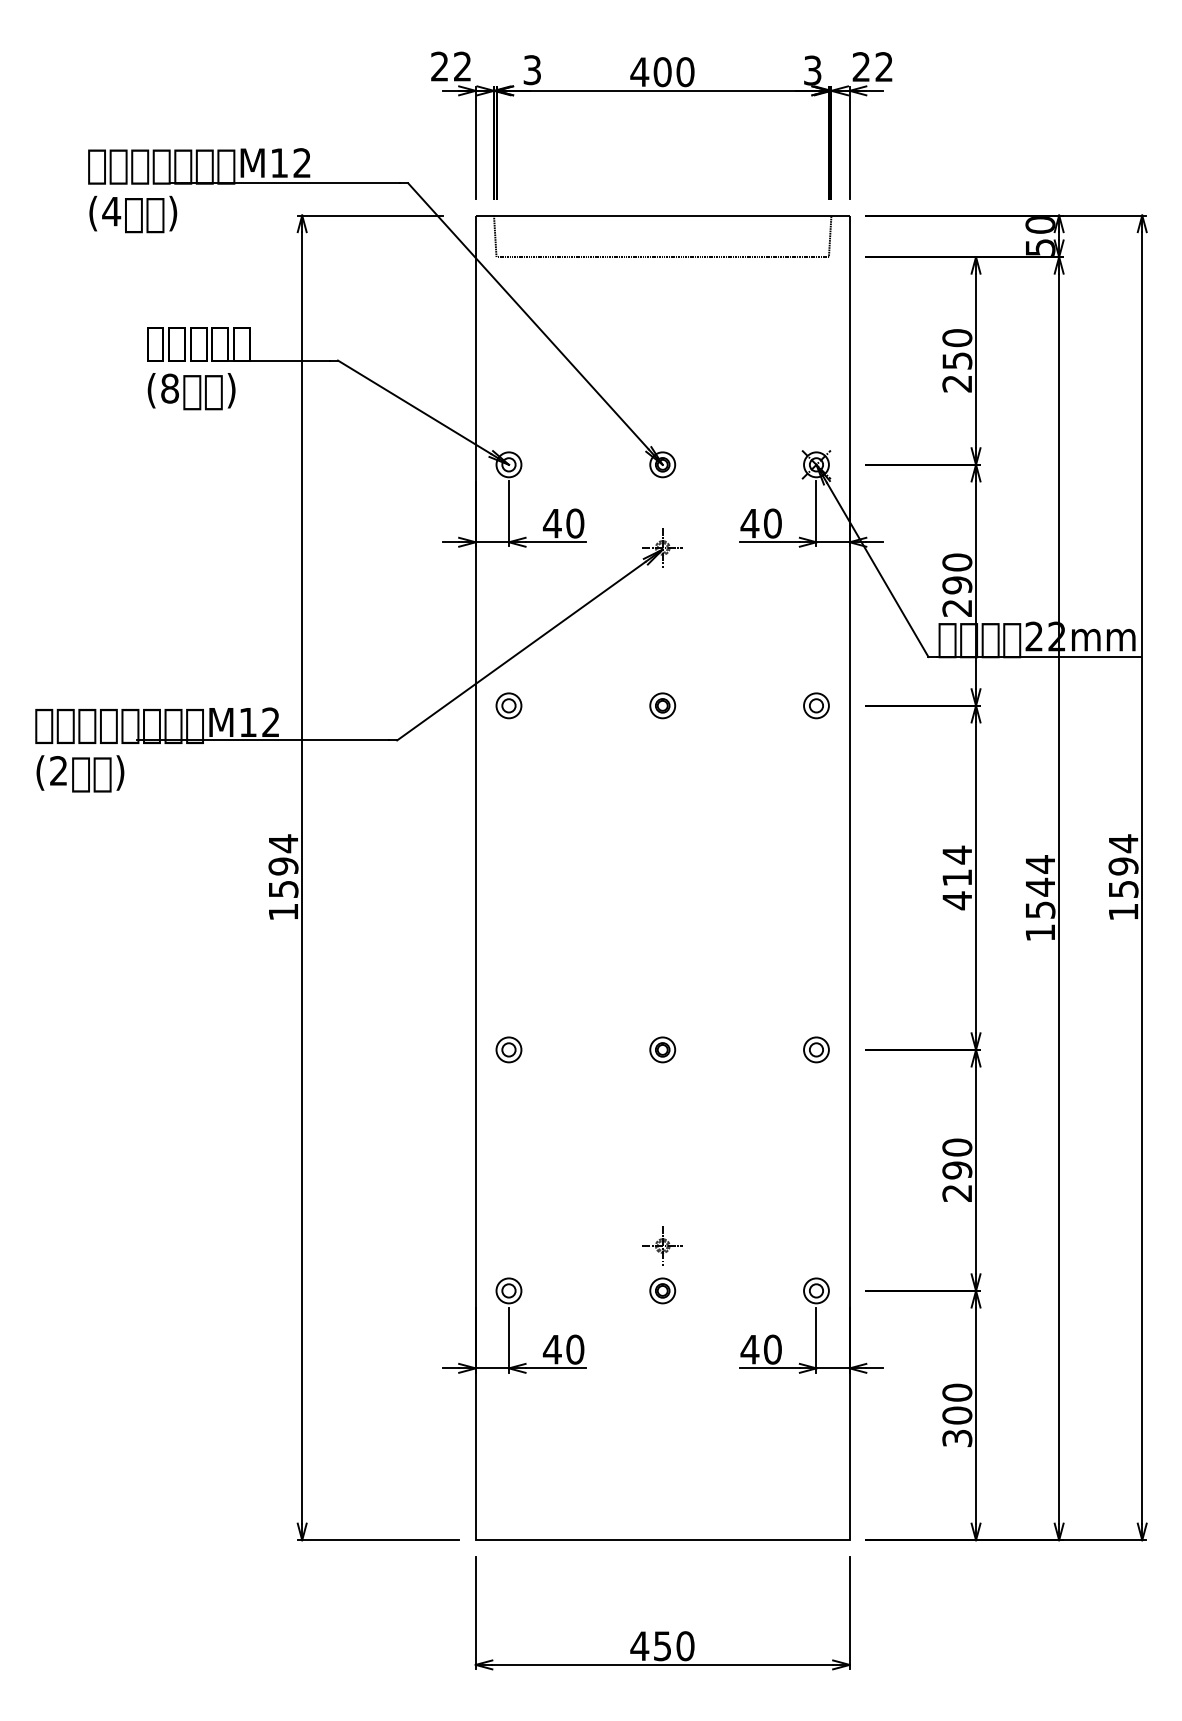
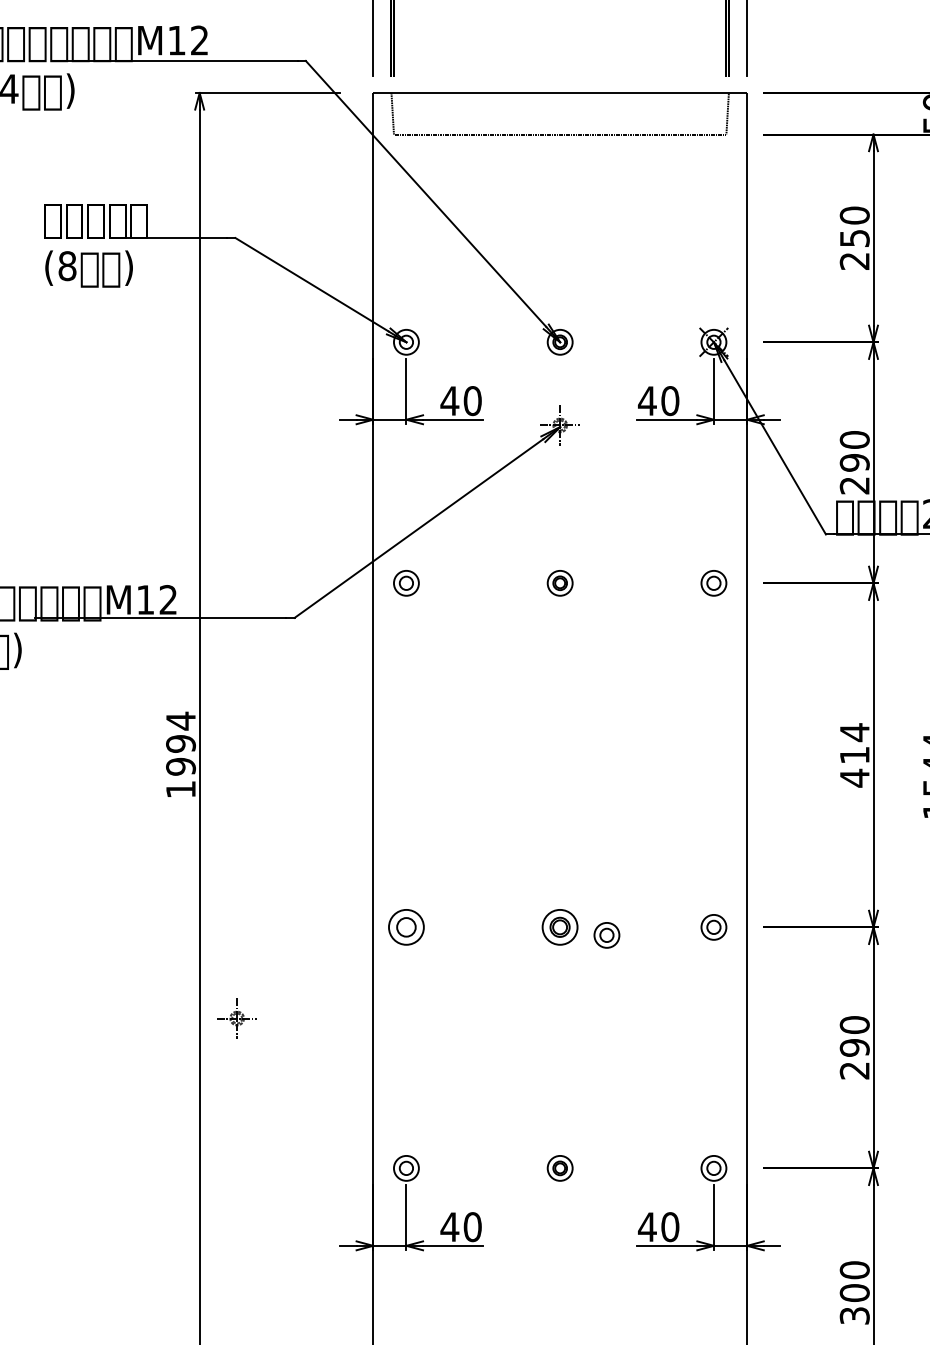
text: (283, 889) -> (180, 766), 1594 -> 1994
part: (508, 1049) -> (405, 926), size x1.4
part: (662, 1049) -> (559, 926), size x1.4
part: (709, 1057) -> (606, 934), added
part: (662, 1245) -> (236, 1017), moved

